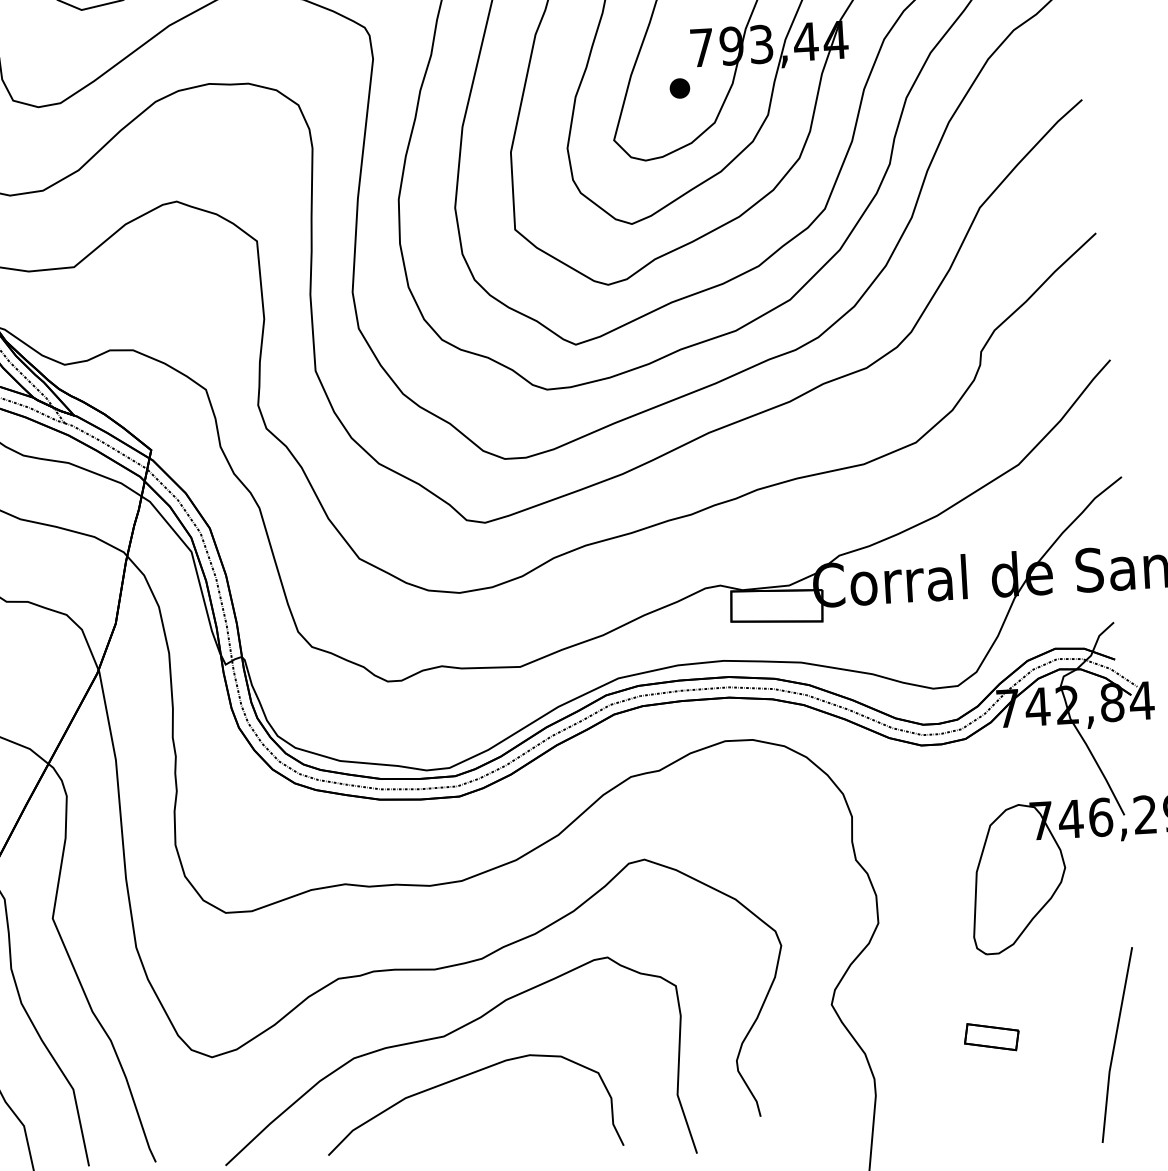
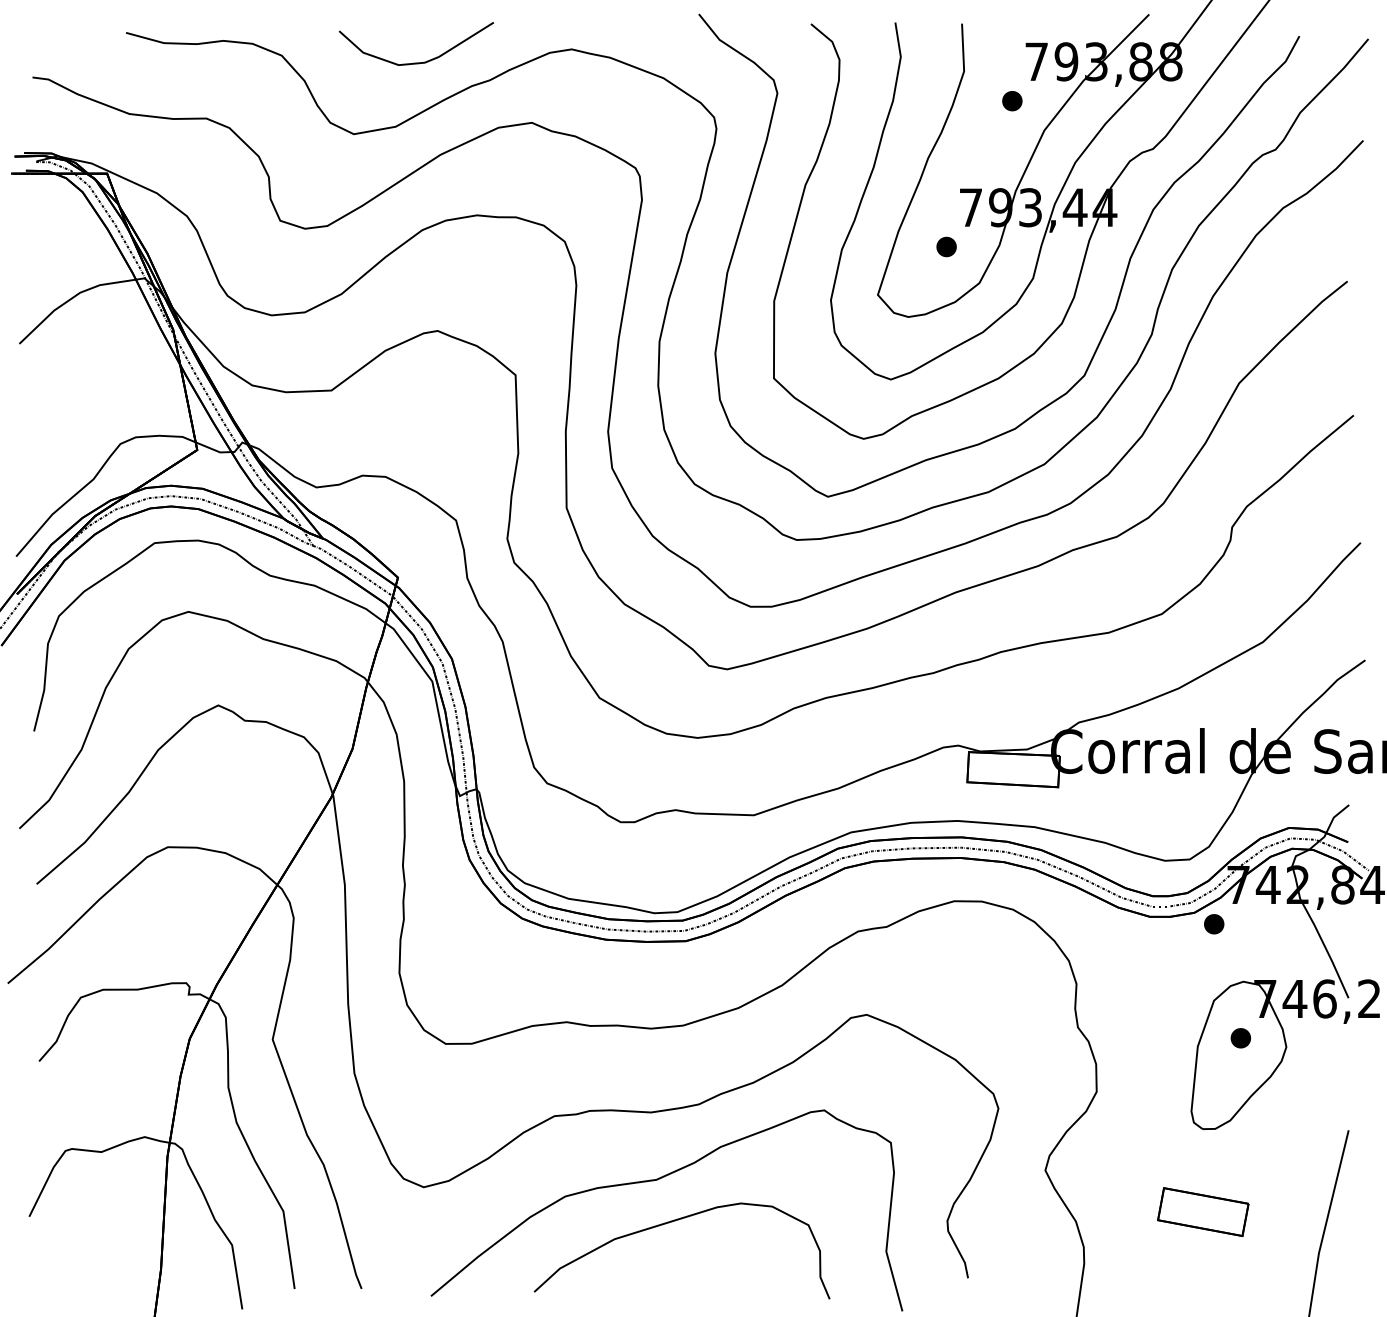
part: (986, 749) -> (1214, 924), added
part: (1018, 861) -> (1240, 1038), added
part: (991, 1036) -> (1203, 1211), size x1.67

